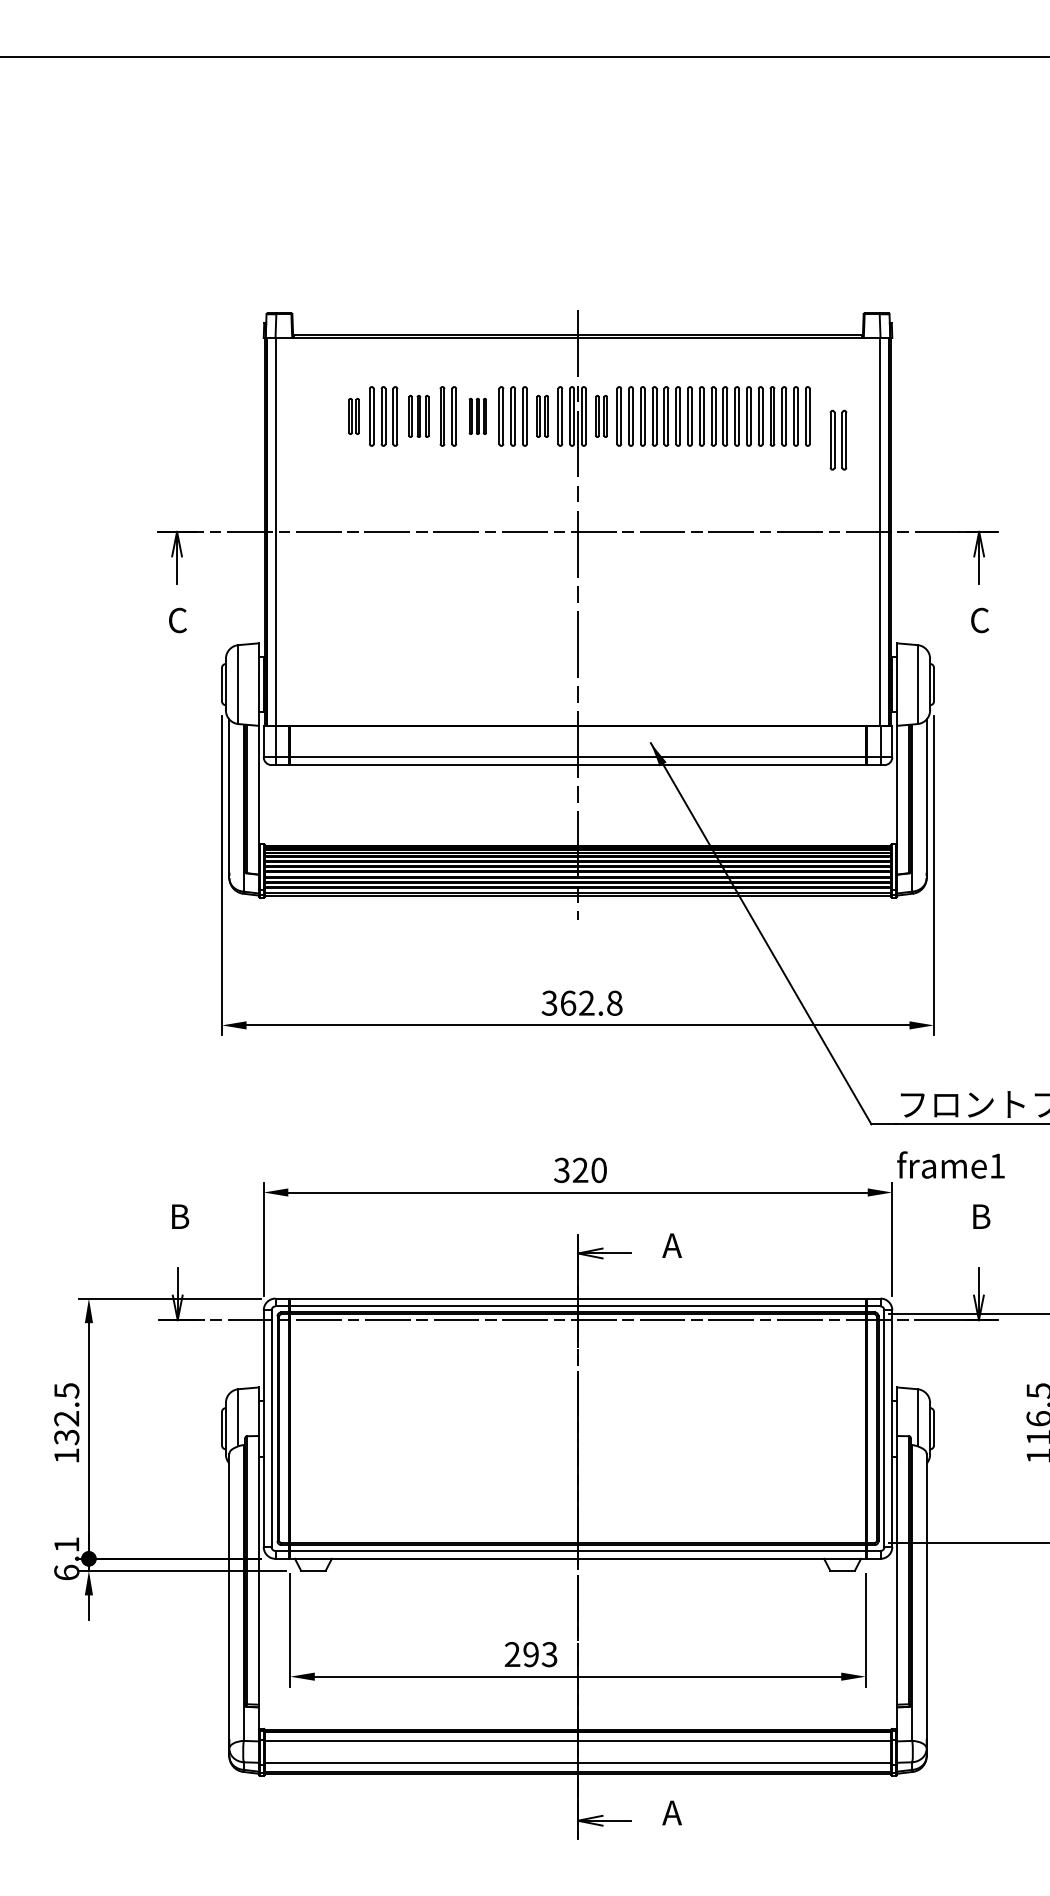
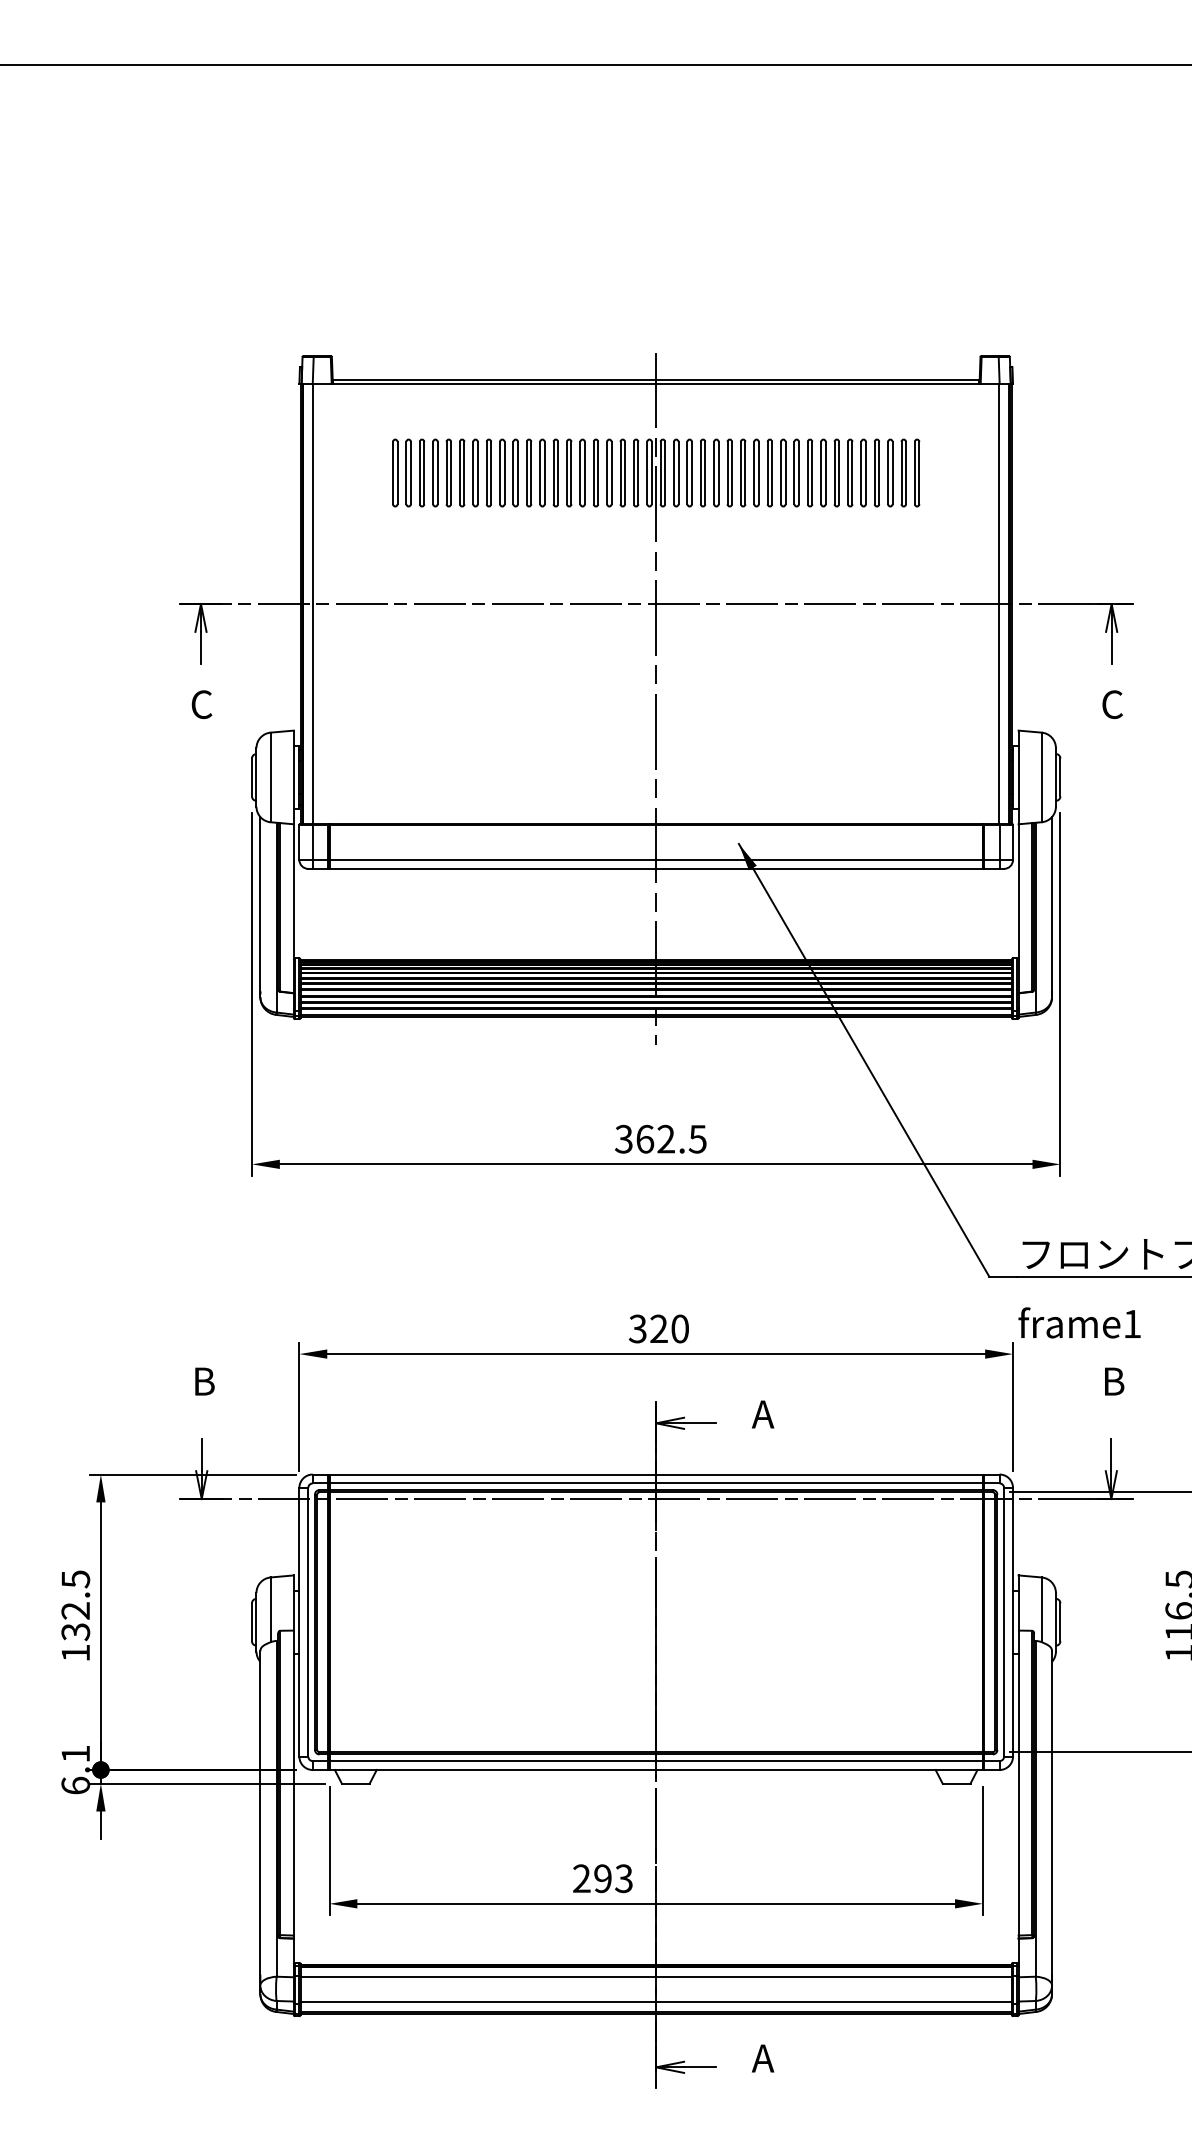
part: (353, 415) -> (401, 472), size x1.67
part: (418, 415) -> (475, 472), size x1.43
part: (477, 415) -> (542, 472), size x1.67
part: (542, 415) -> (615, 472), size x1.43
part: (601, 415) -> (682, 472), size x1.43
part: (838, 439) -> (951, 499), removed
text: (614, 1003) -> (697, 1139), 362.8 -> 362.5

